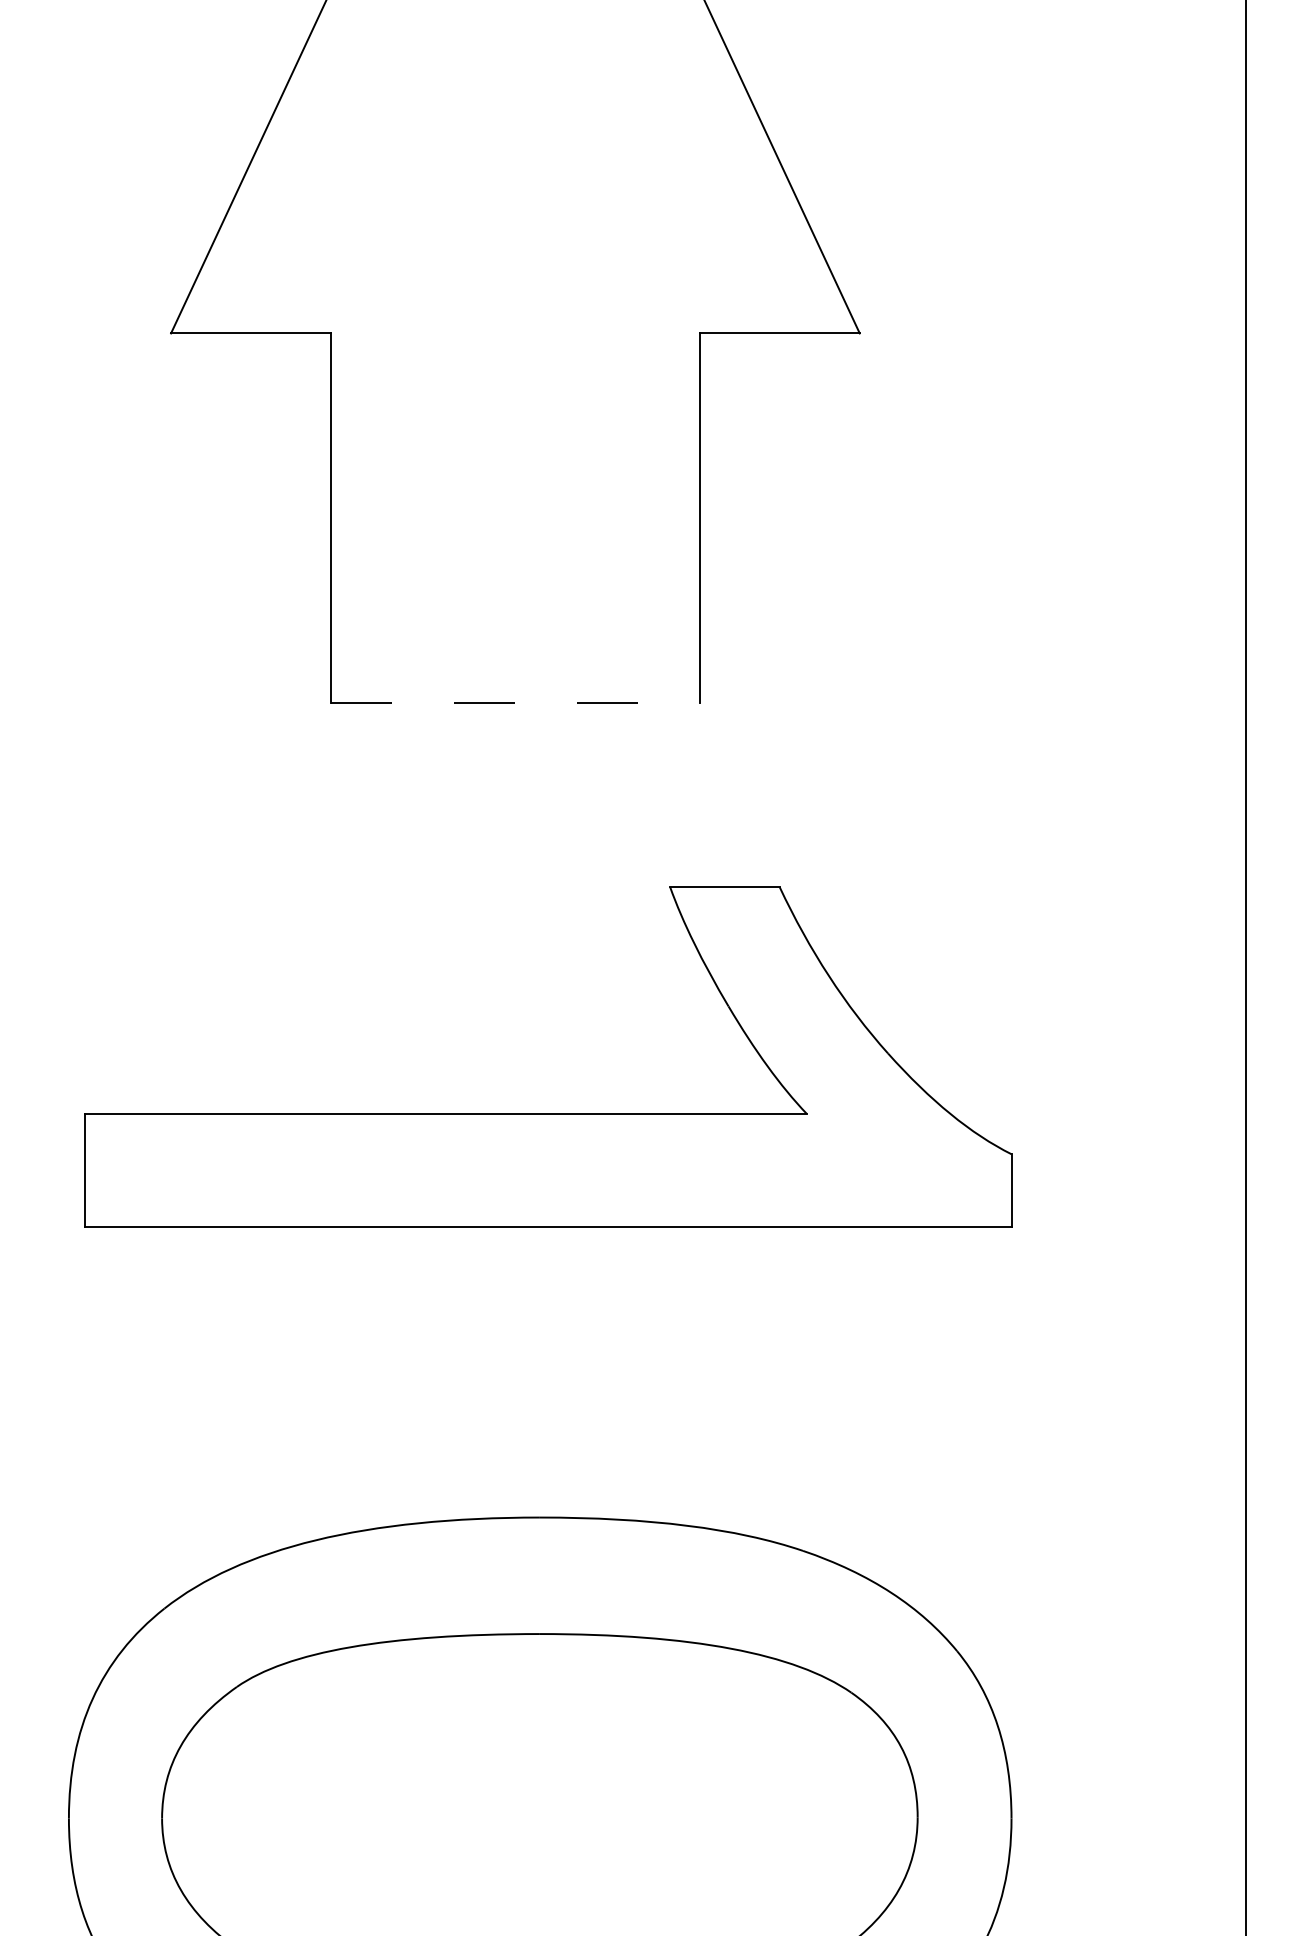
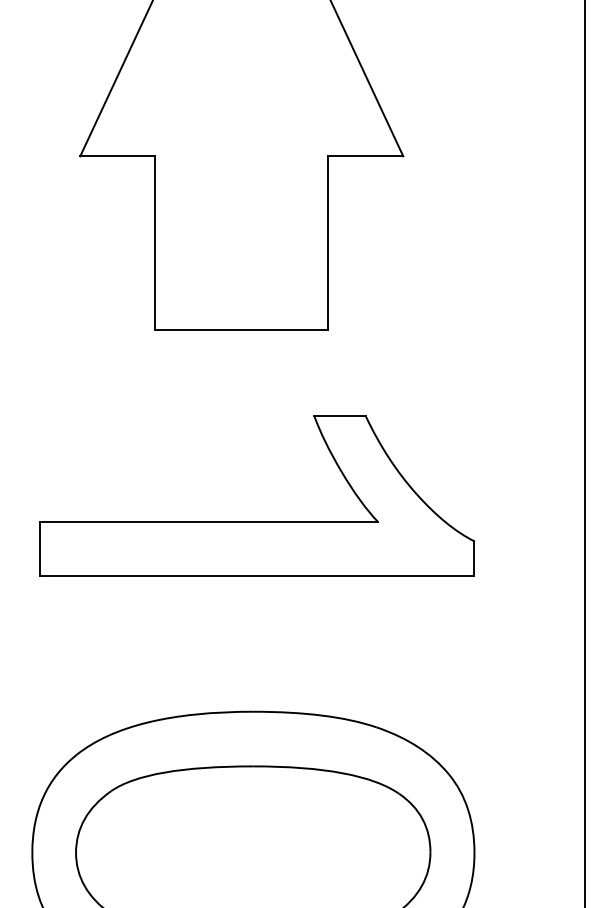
line: (514, 702) -> (241, 329), dashed -> solid

